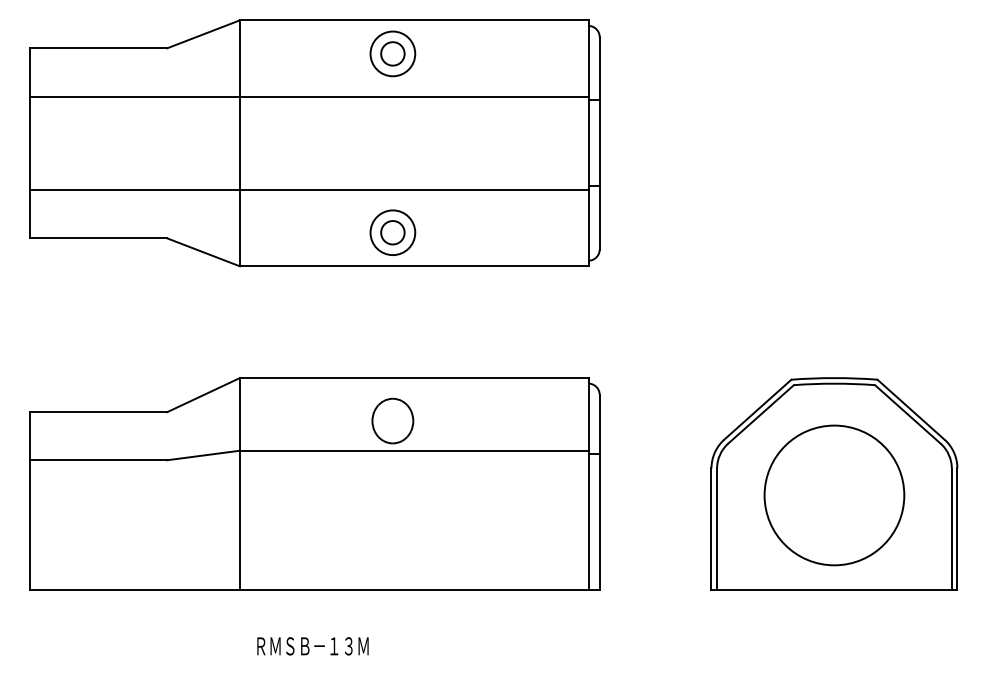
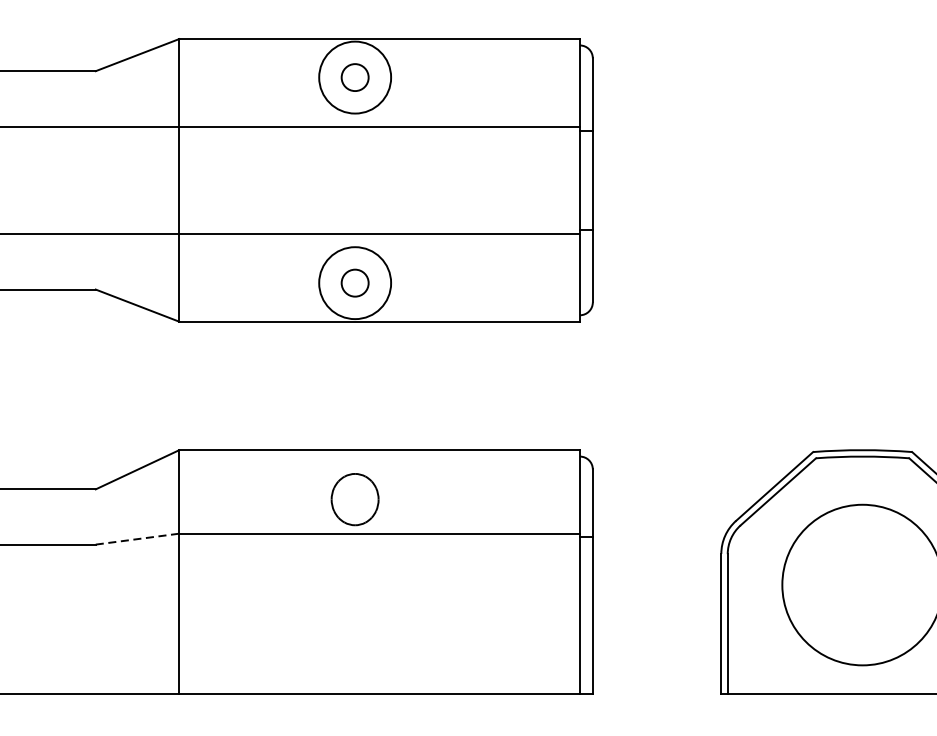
circle: (392, 53) -> (354, 77), size x1.4
circle: (392, 232) -> (354, 282), size x1.4
line: (203, 455) -> (137, 539), solid -> dashed

